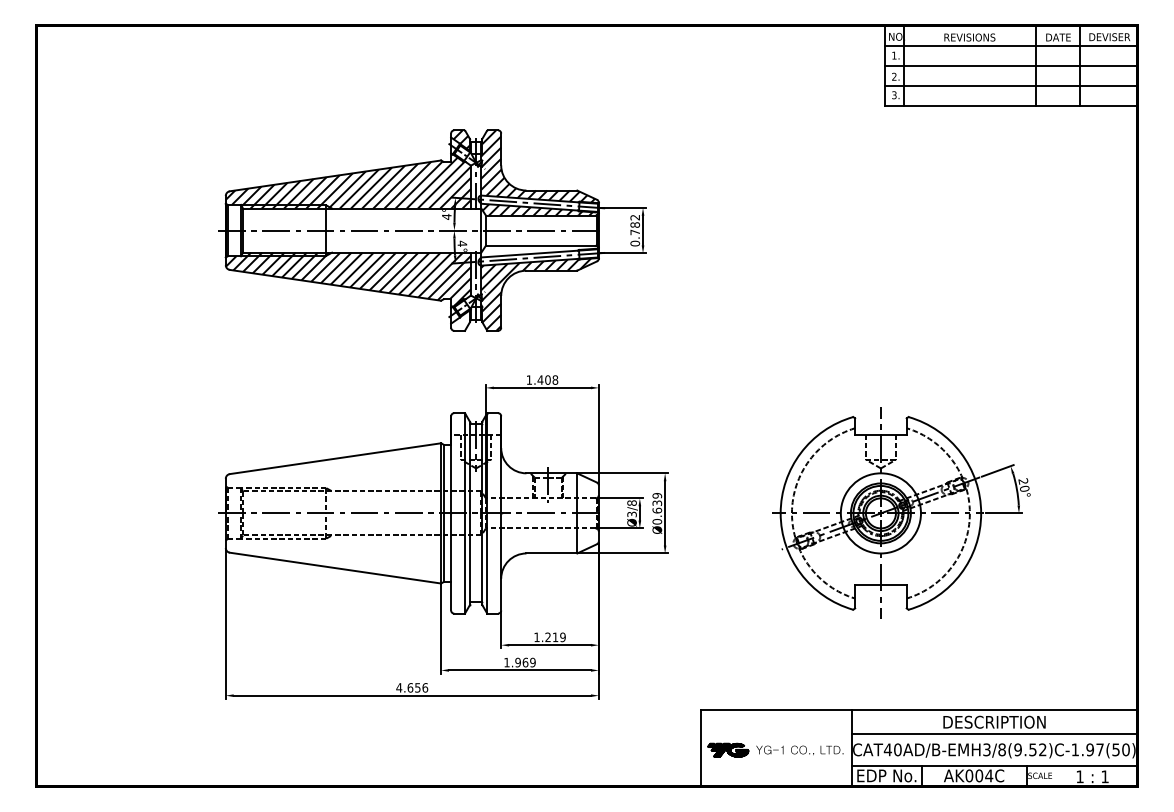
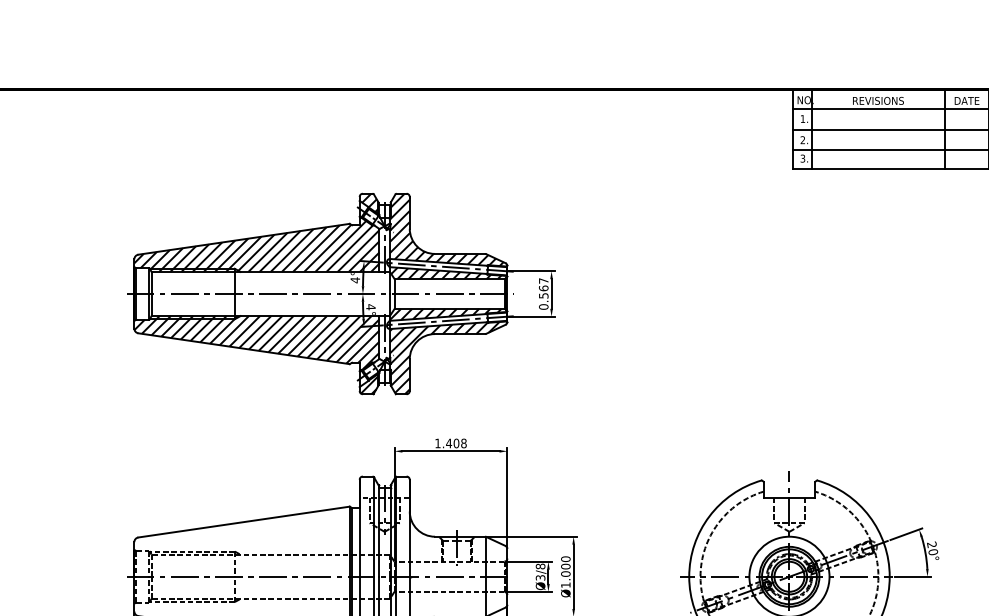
text: (635, 225) -> (544, 288), 0.782 -> 0.567
hatch: (536, 250) -> (445, 313), added
hatch: (460, 321) -> (369, 384), added
text: (657, 508) -> (566, 571), Ø0.639 -> Ø1.000

